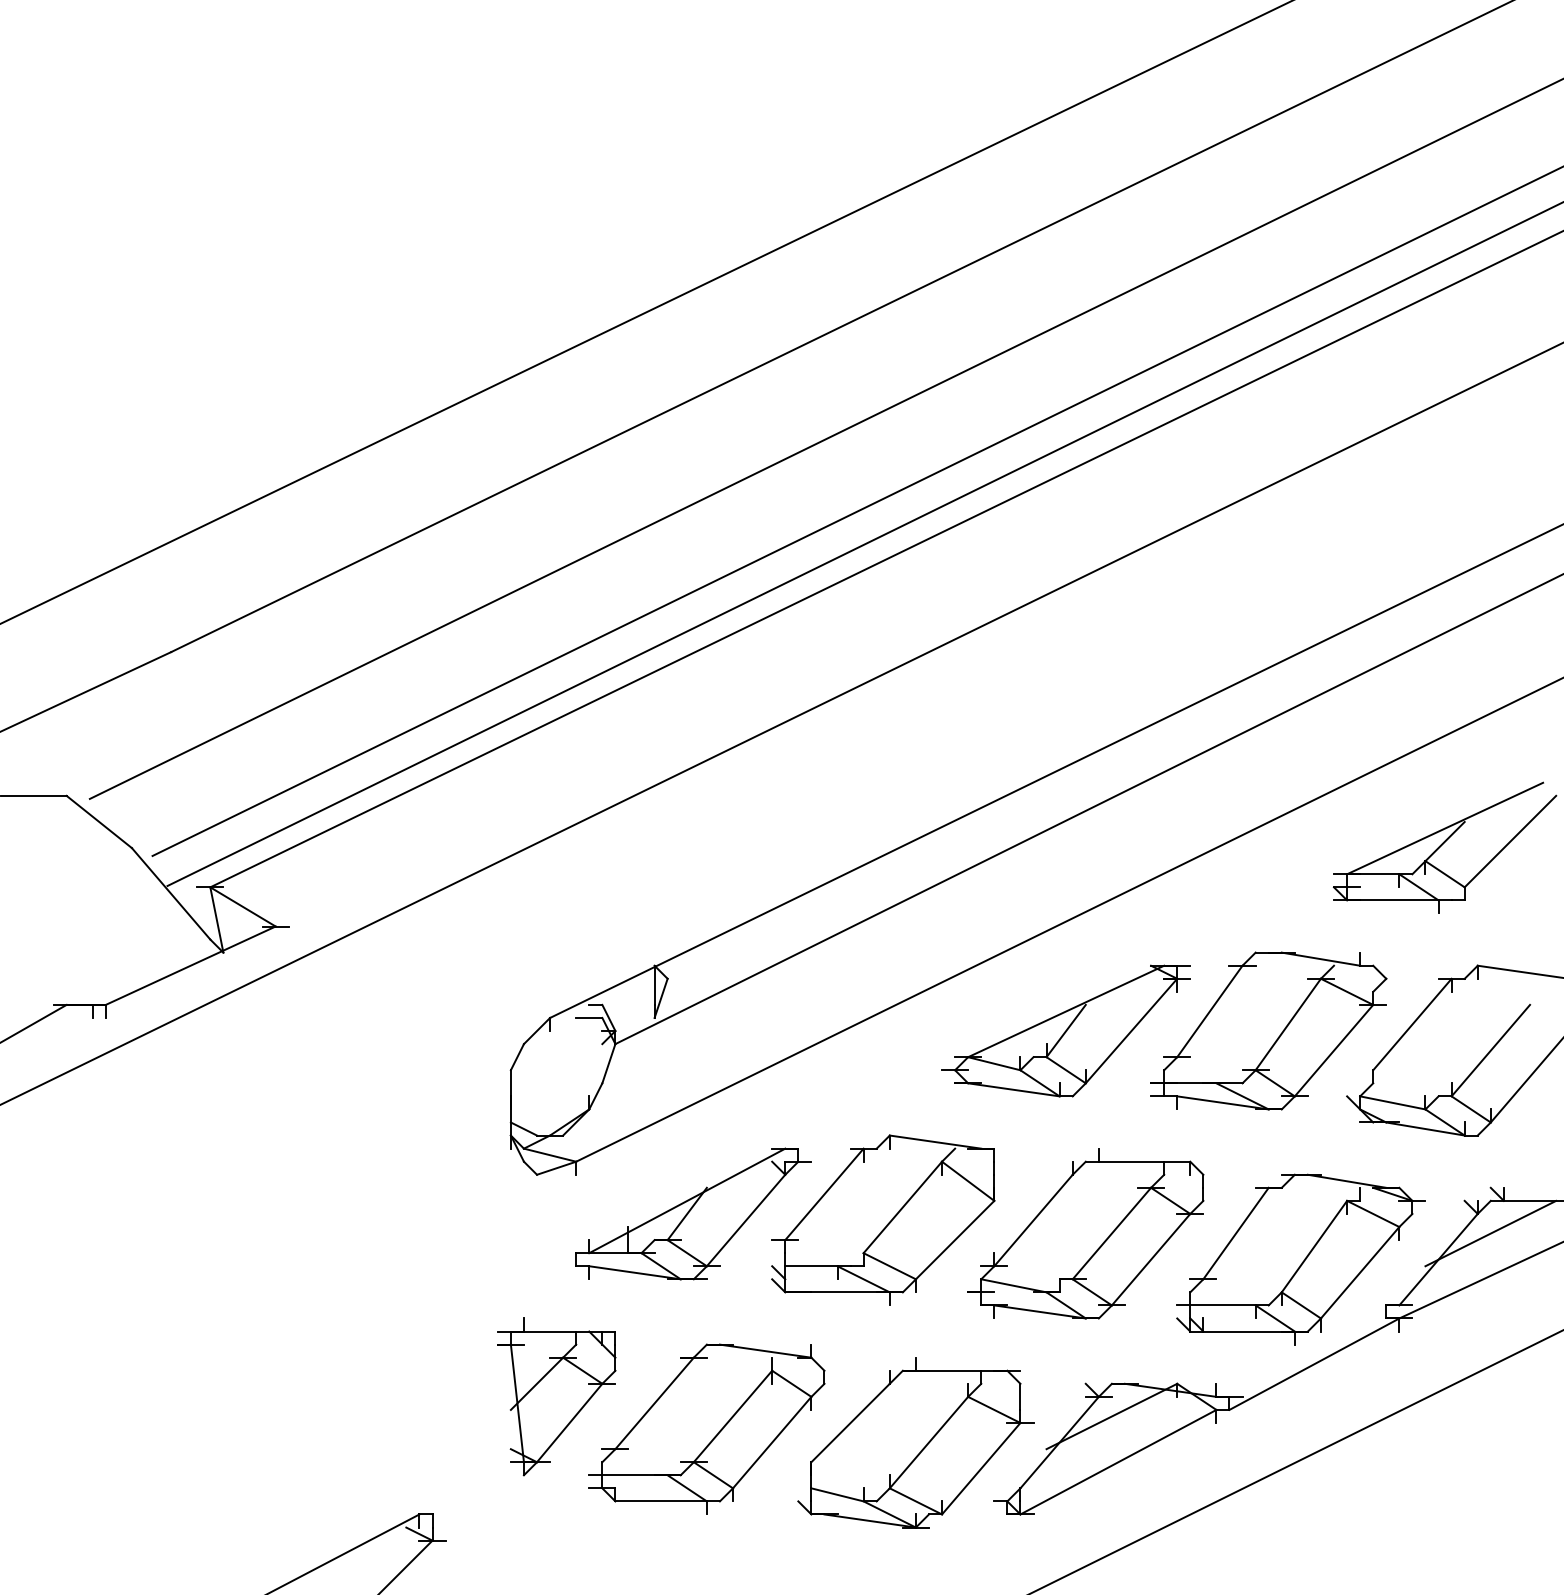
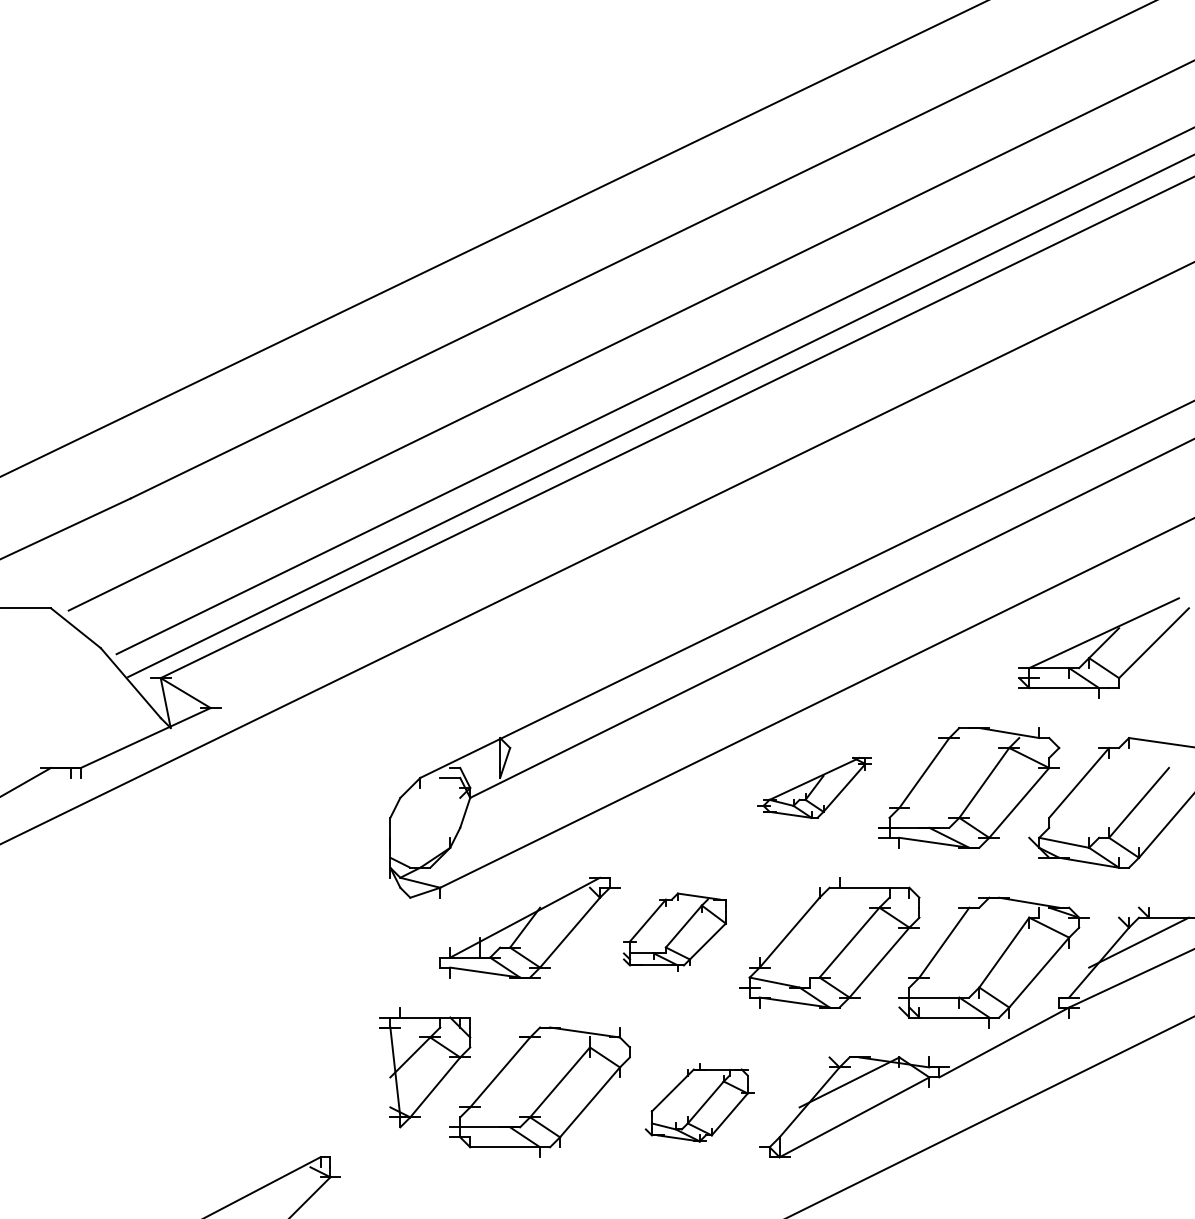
part: (1065, 1030) -> (814, 787), size x0.6
part: (883, 1219) -> (675, 931), size x0.6
part: (915, 1442) -> (699, 1102), size x0.6

